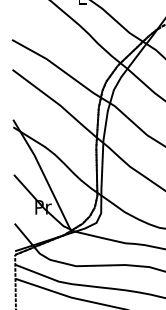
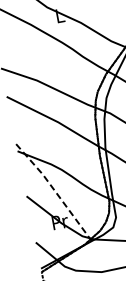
line: (43, 174) -> (54, 190), solid -> dashed

